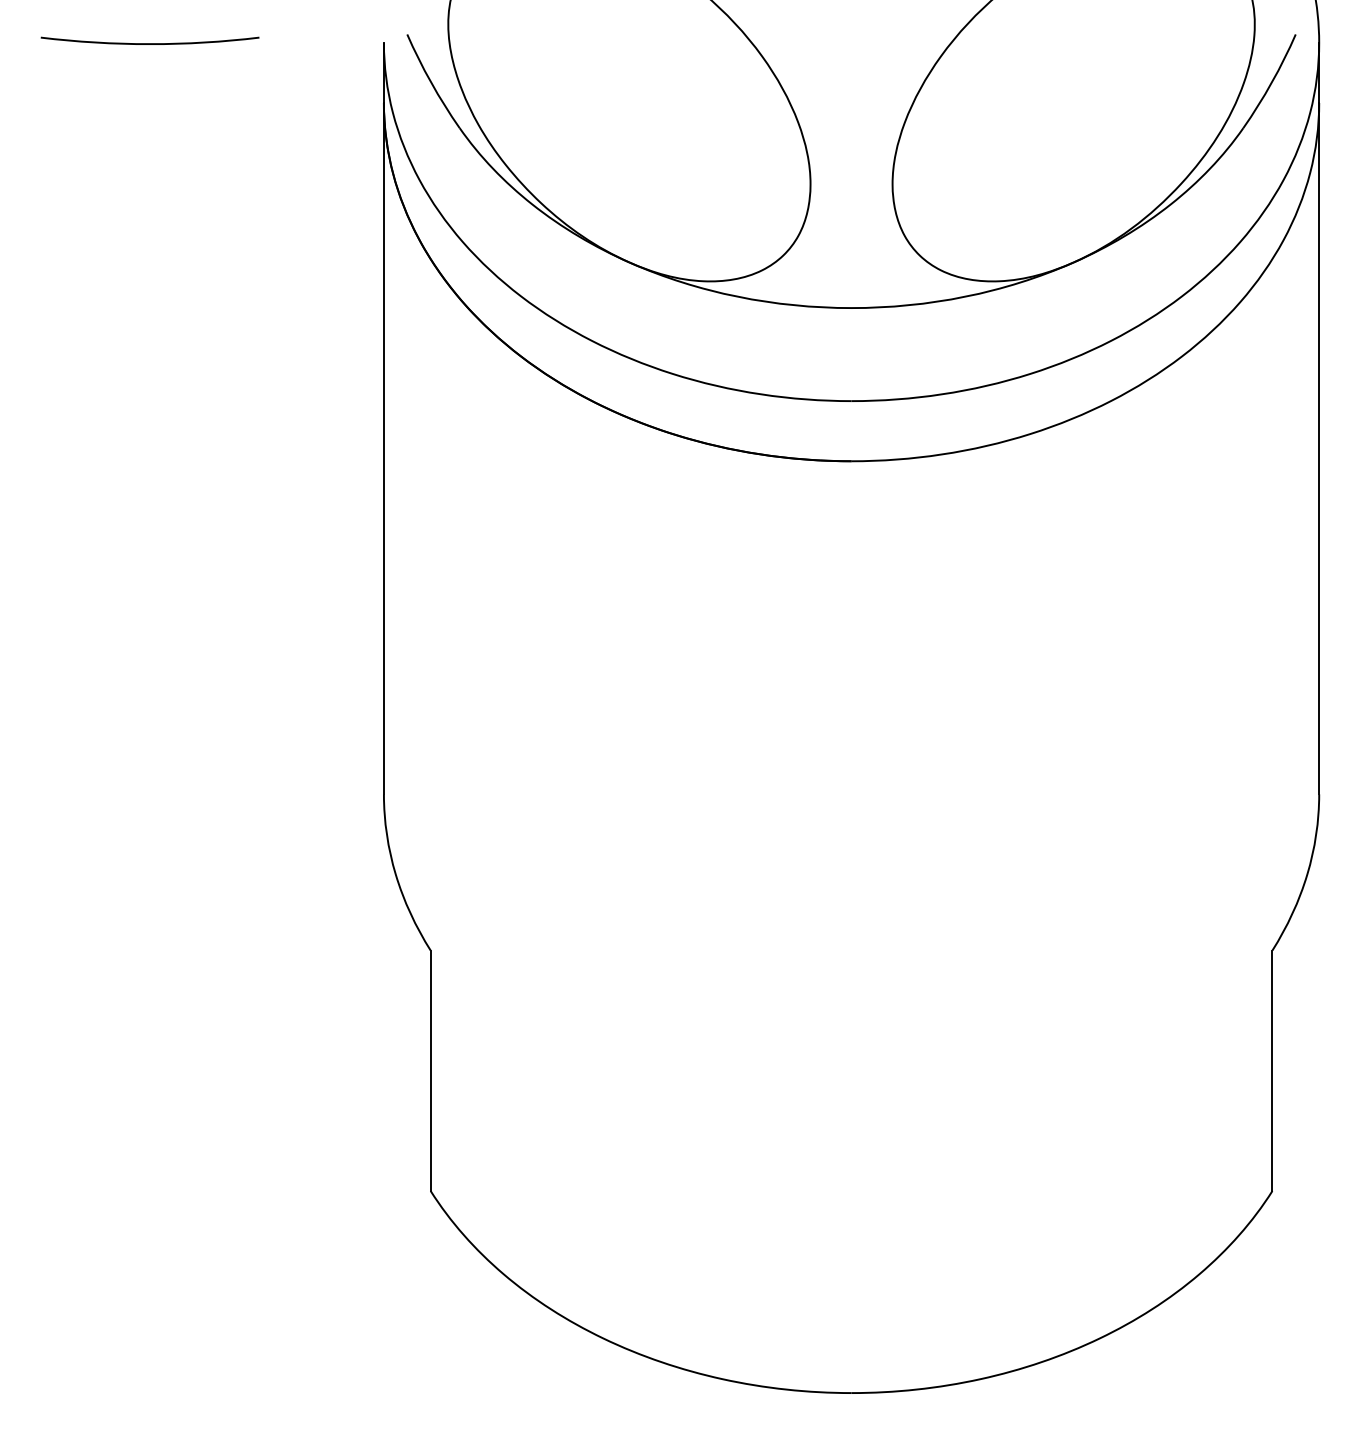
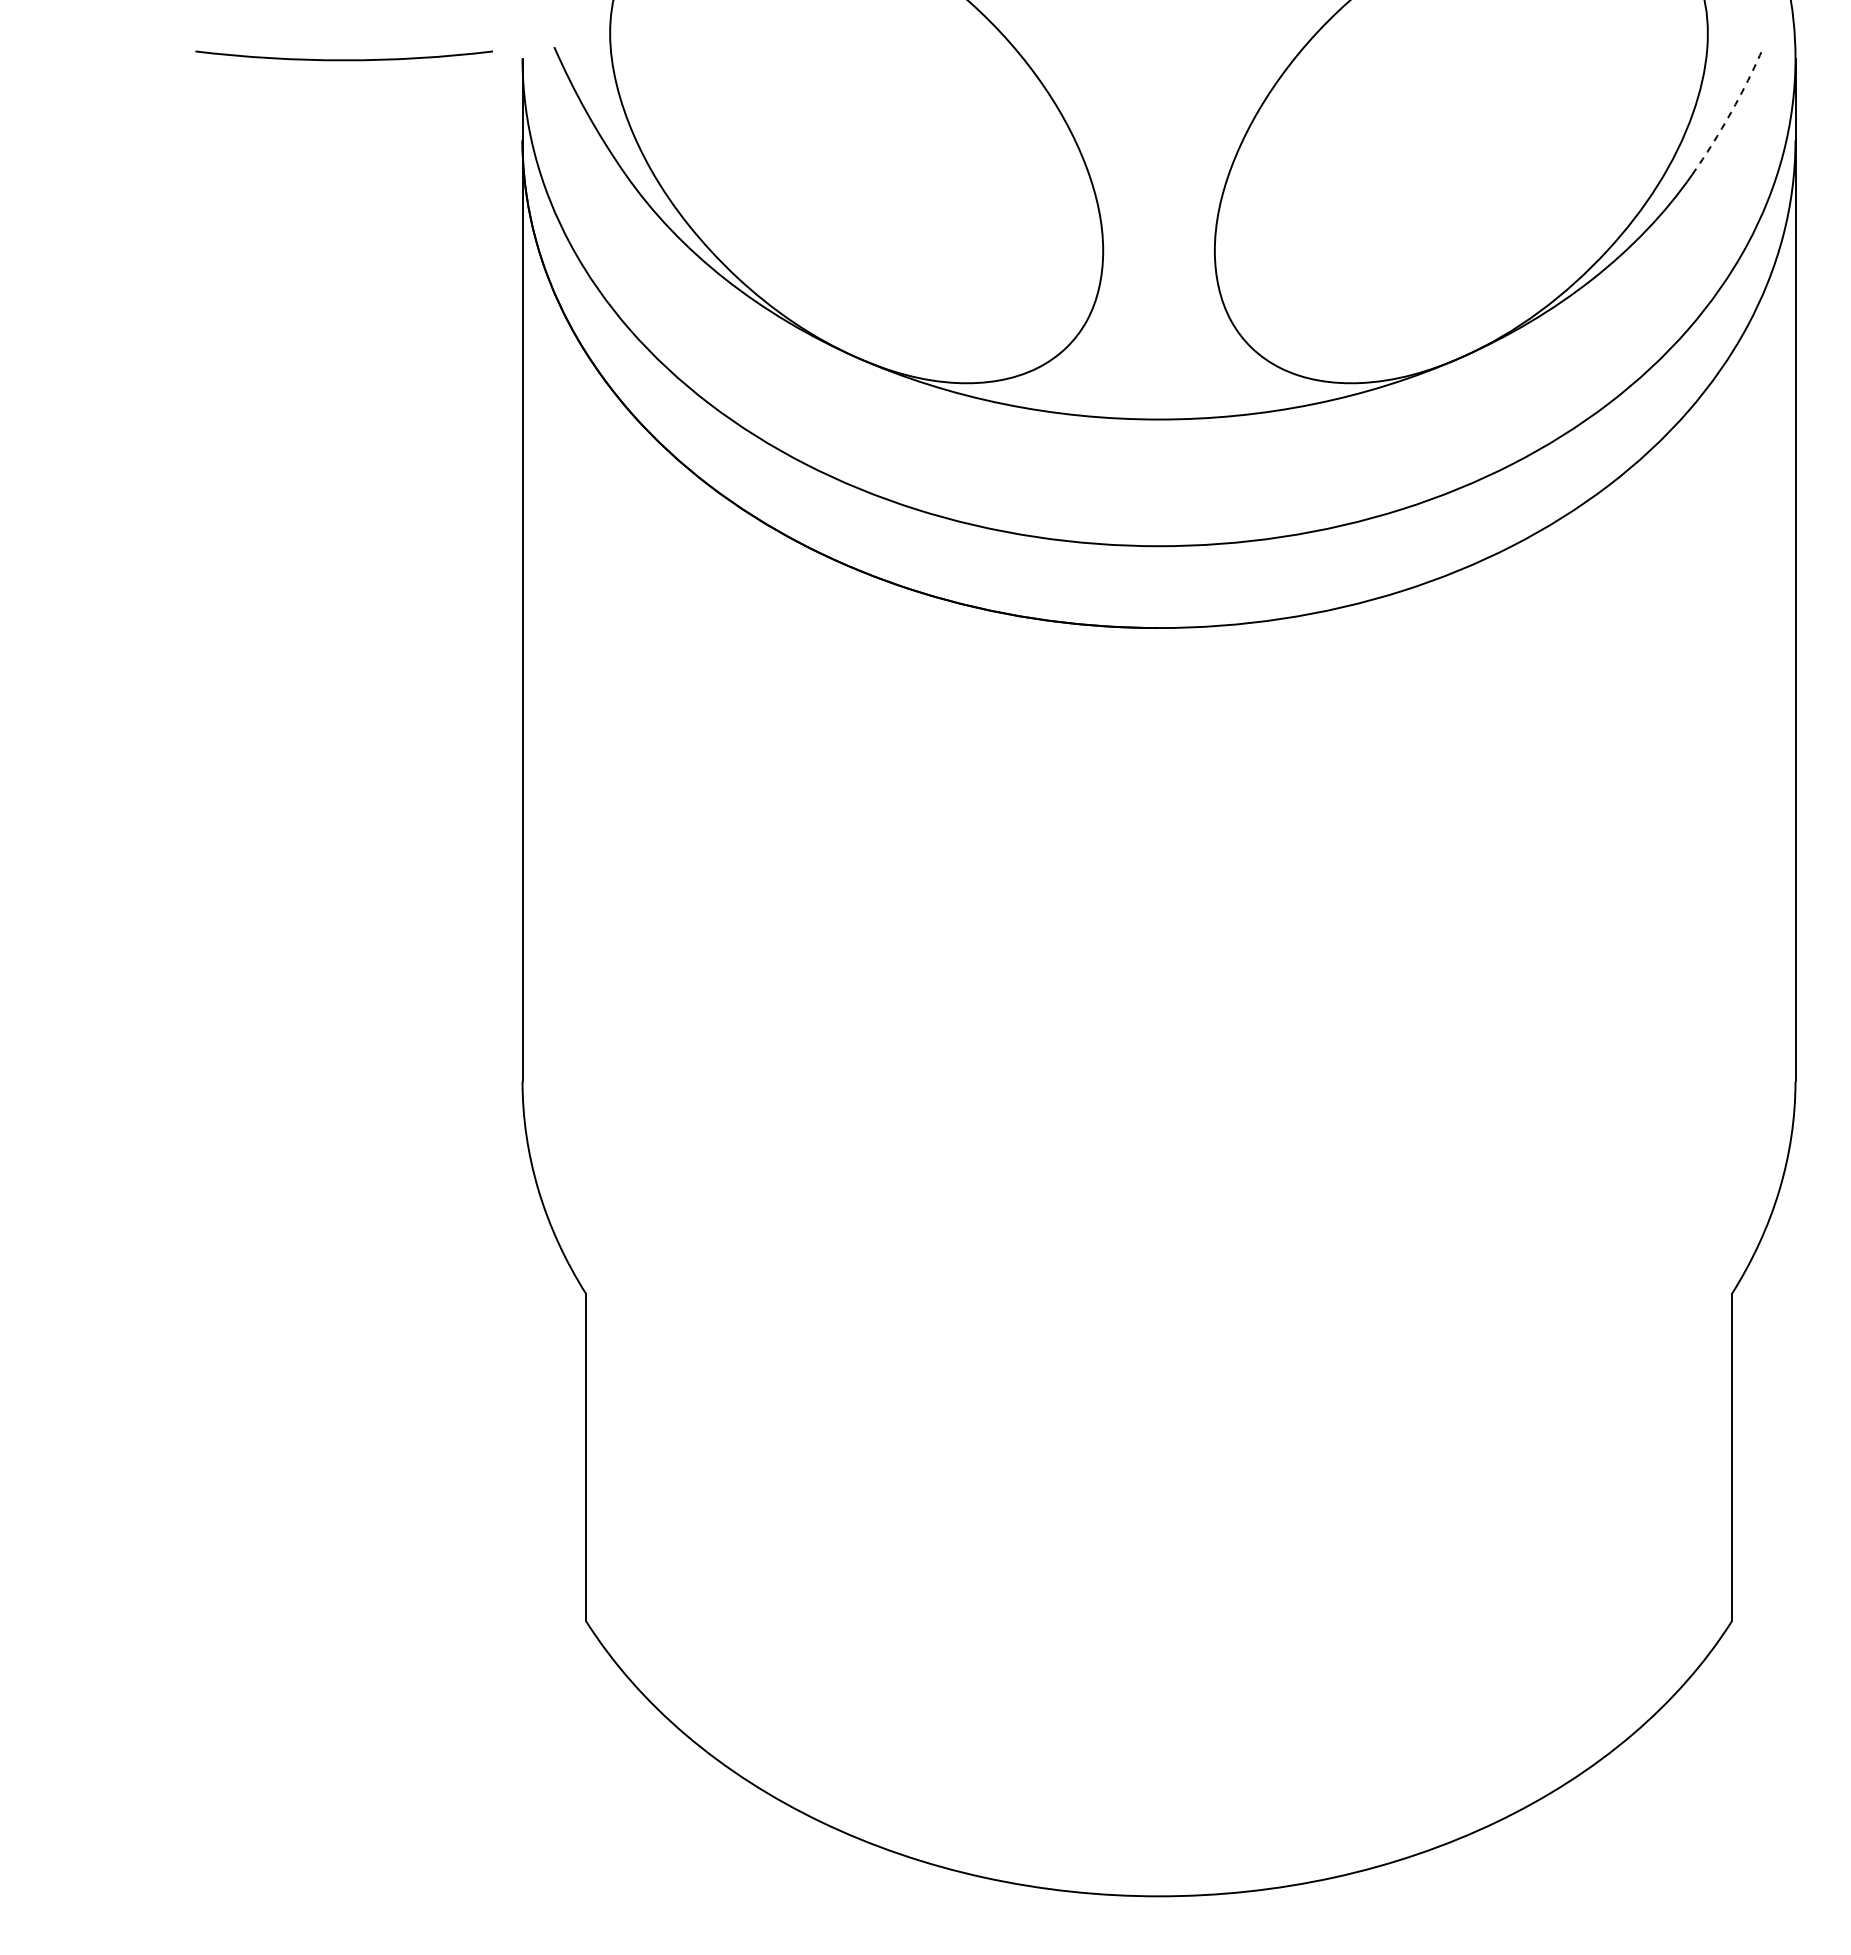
arc: (149, 43) -> (343, 59), moved
arc: (1272, 82) -> (1731, 112), solid -> dashed

